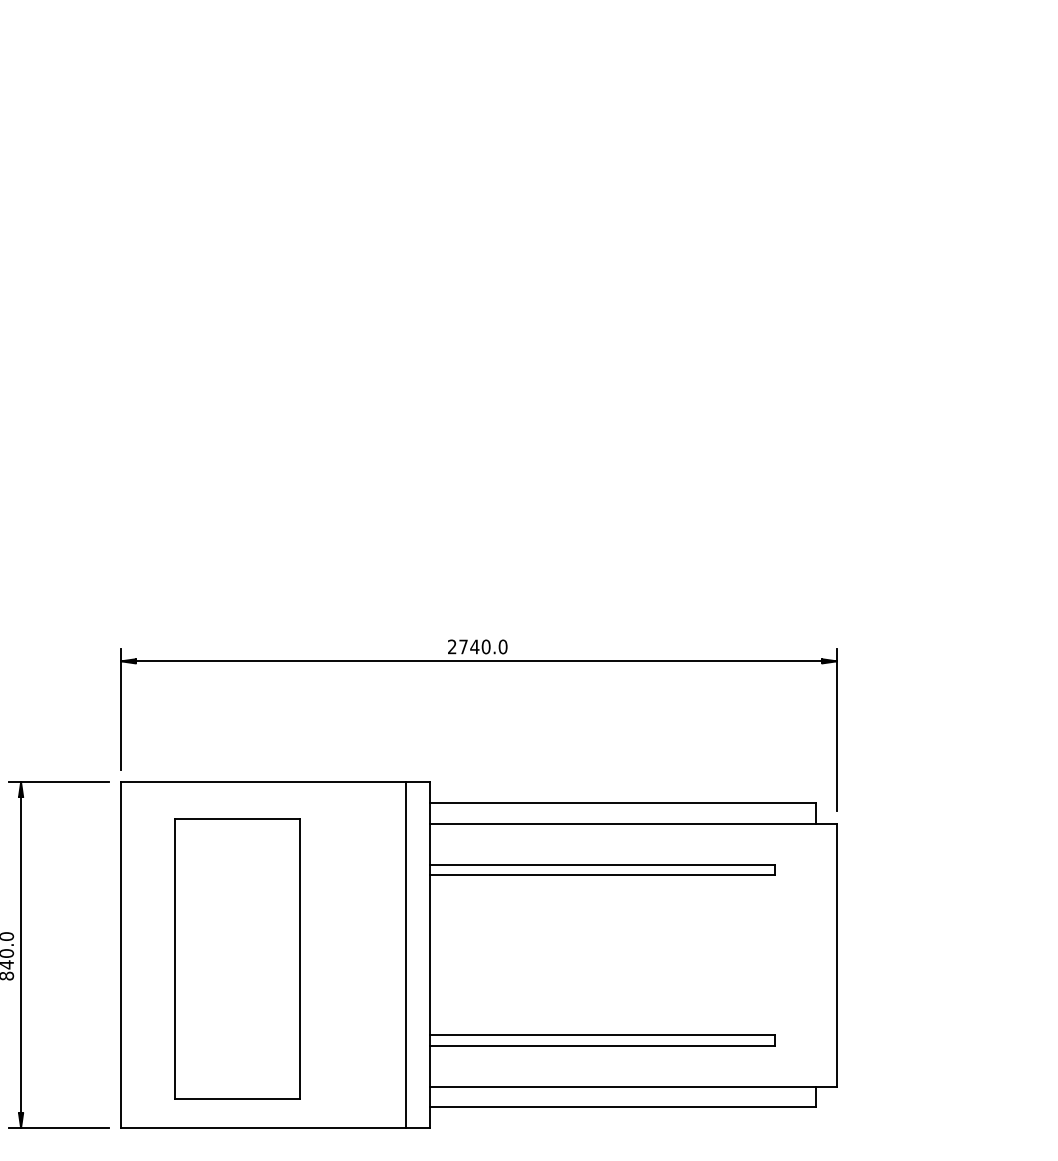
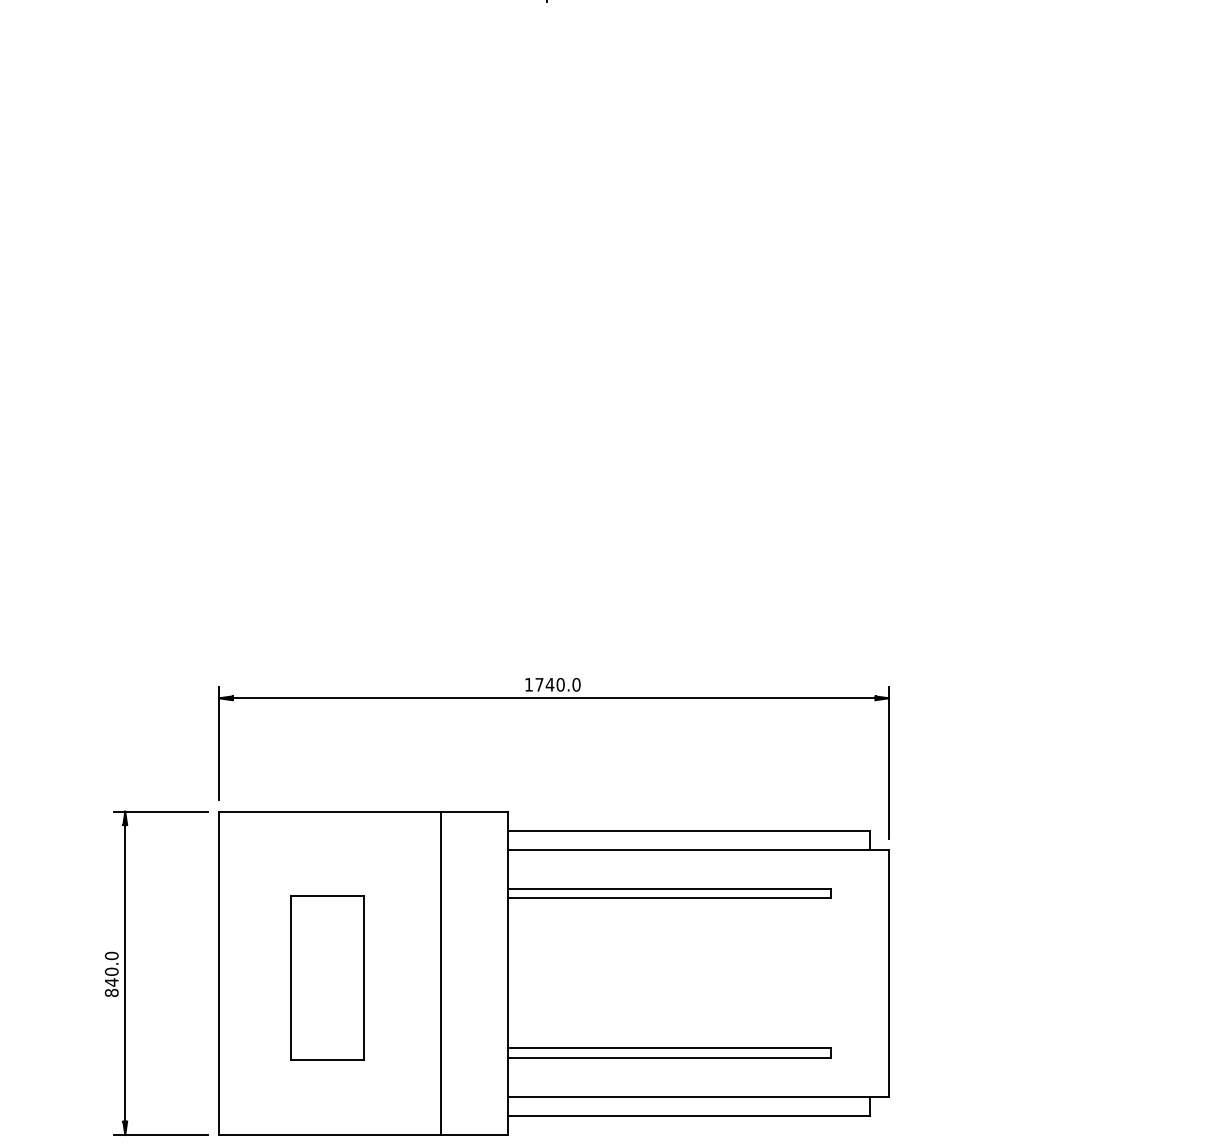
text: (451, 646) -> (528, 684), 2740.0 -> 1740.0
line: (405, 955) -> (440, 973), moved
part: (237, 959) -> (327, 977), size x0.62

